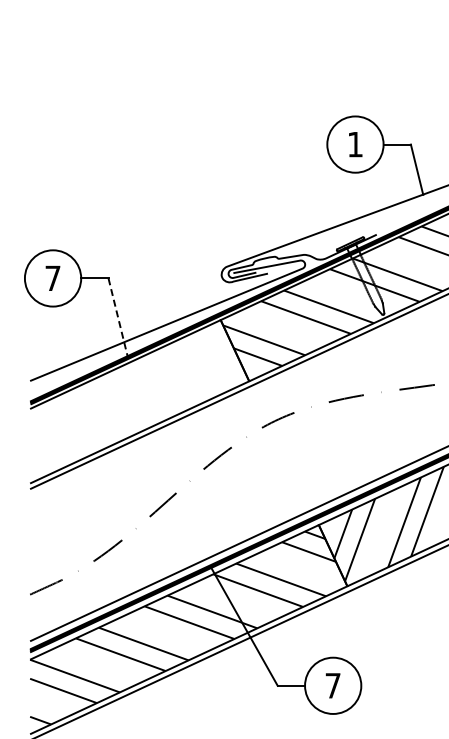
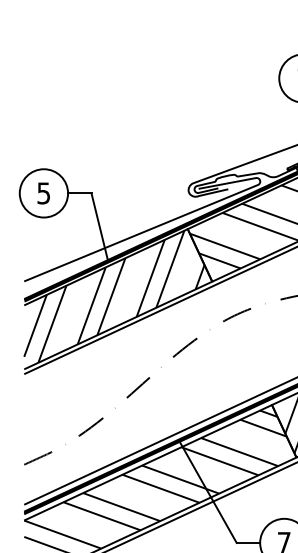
text: (52, 278) -> (43, 193), 7 -> 5
line: (118, 318) -> (100, 227), dashed -> solid
hatch: (135, 398) -> (114, 296), added

